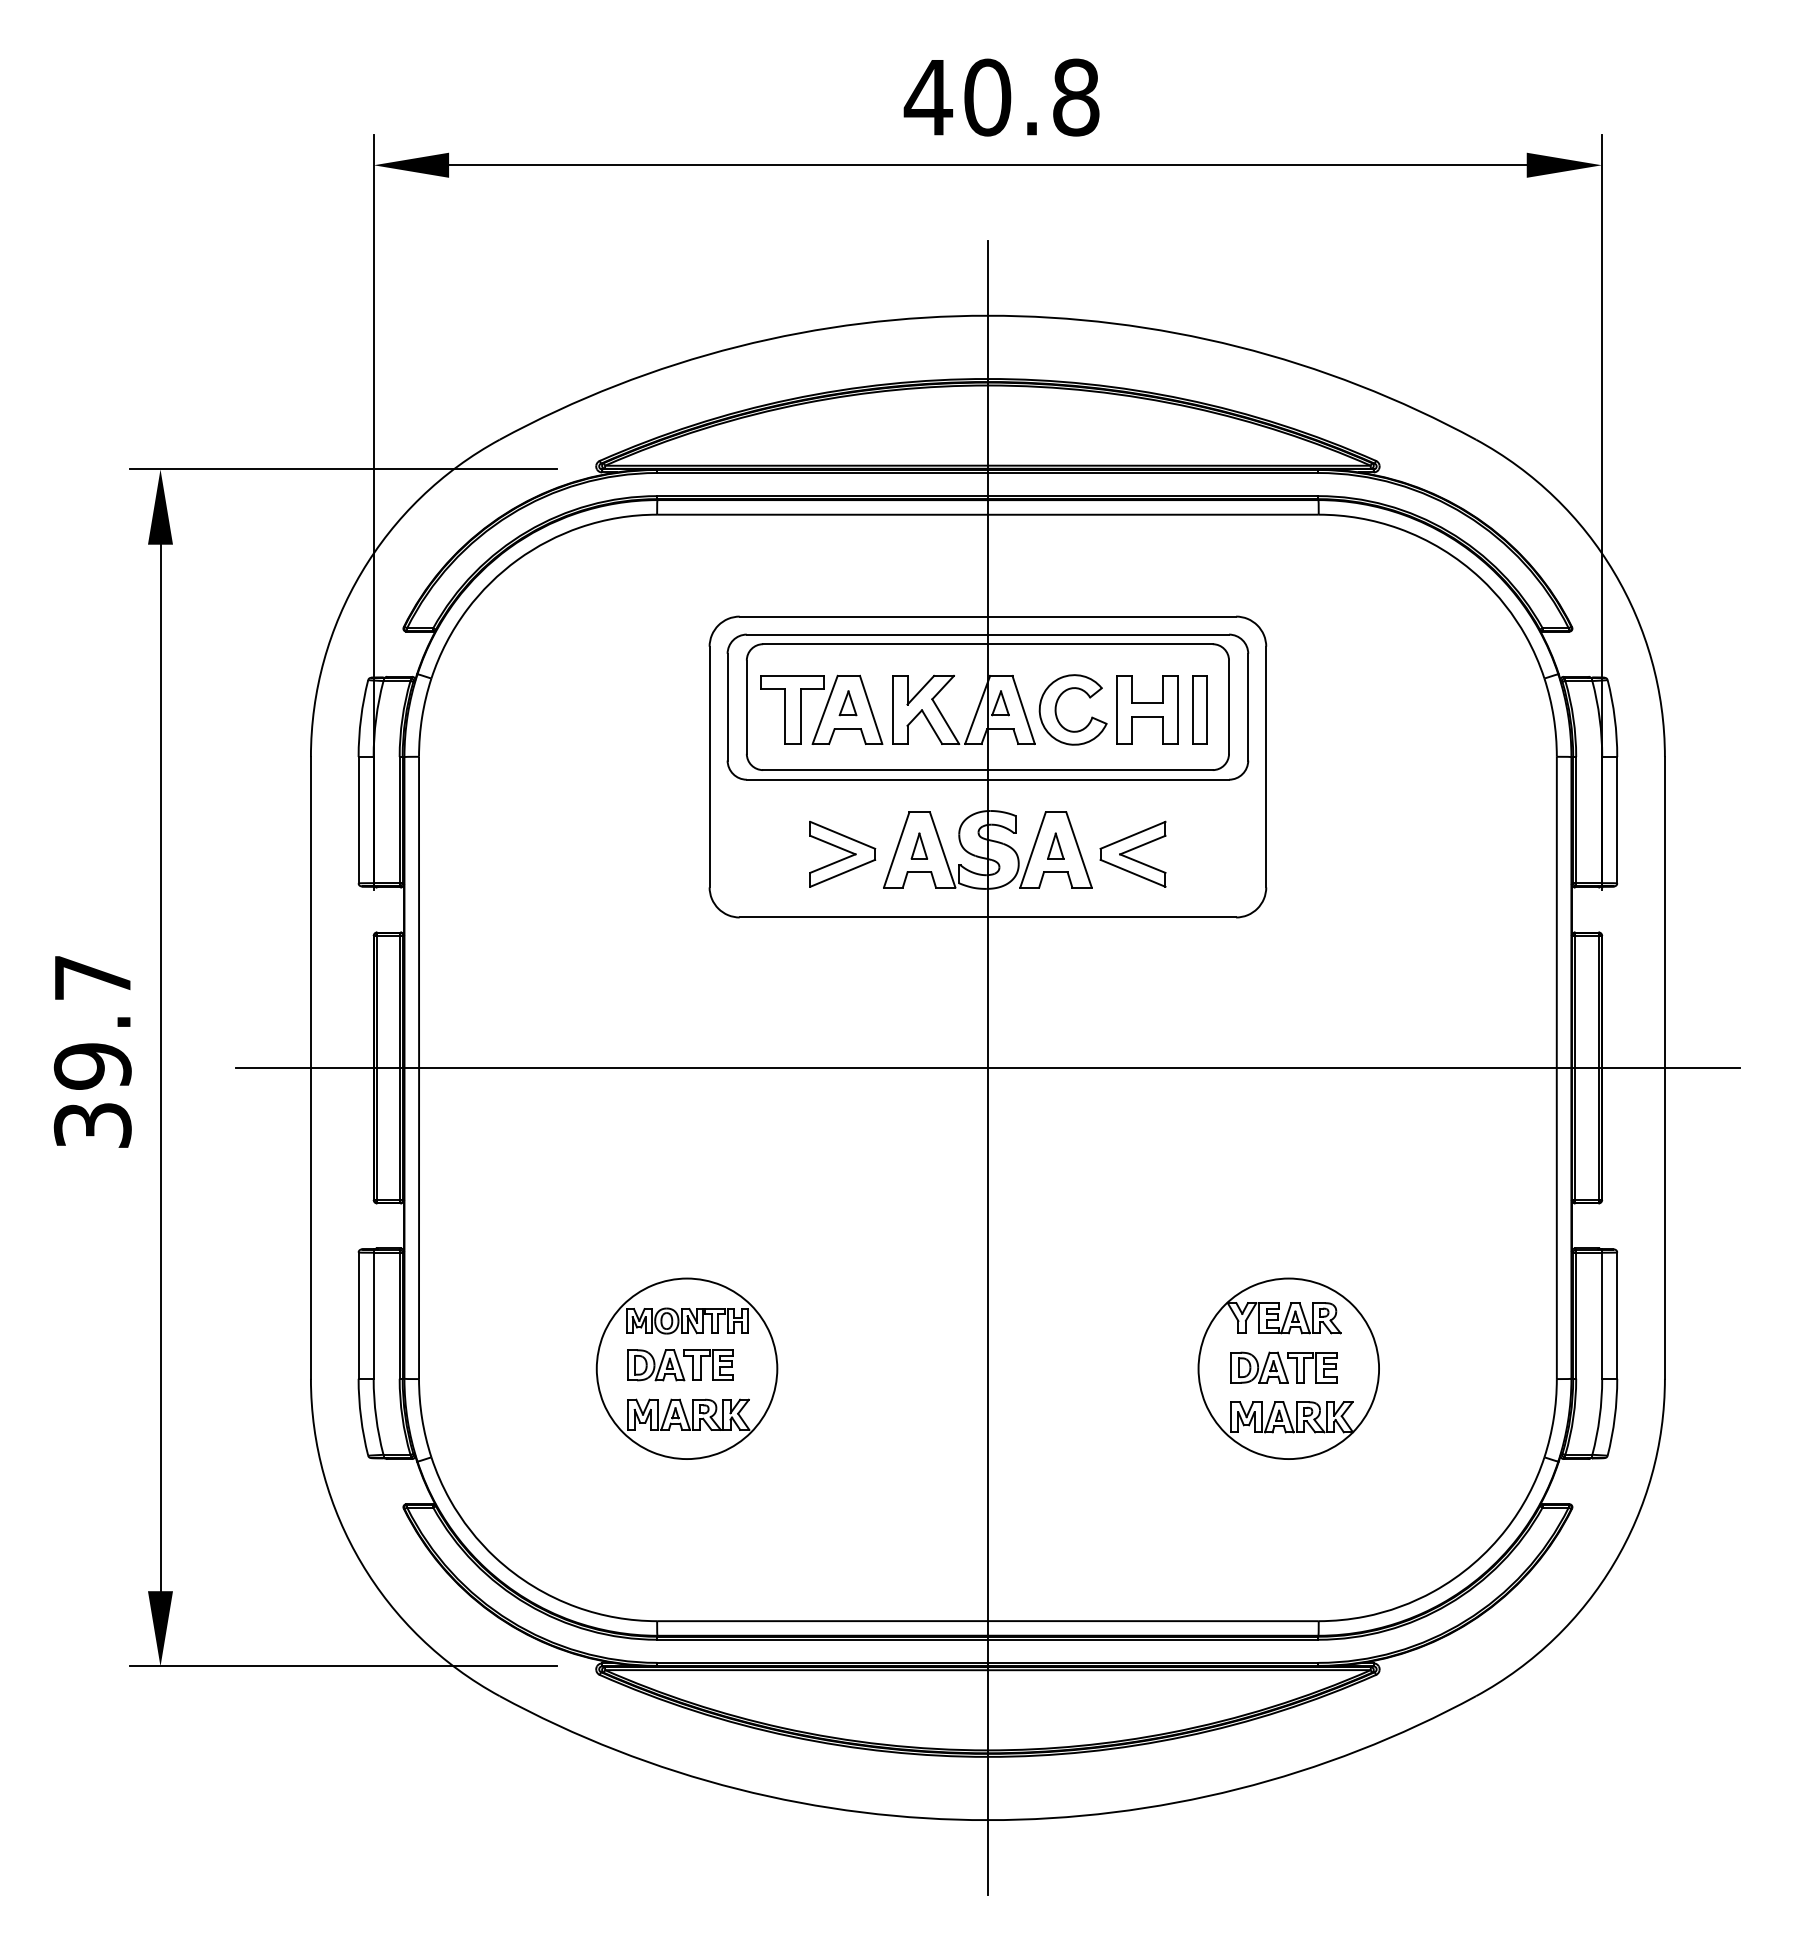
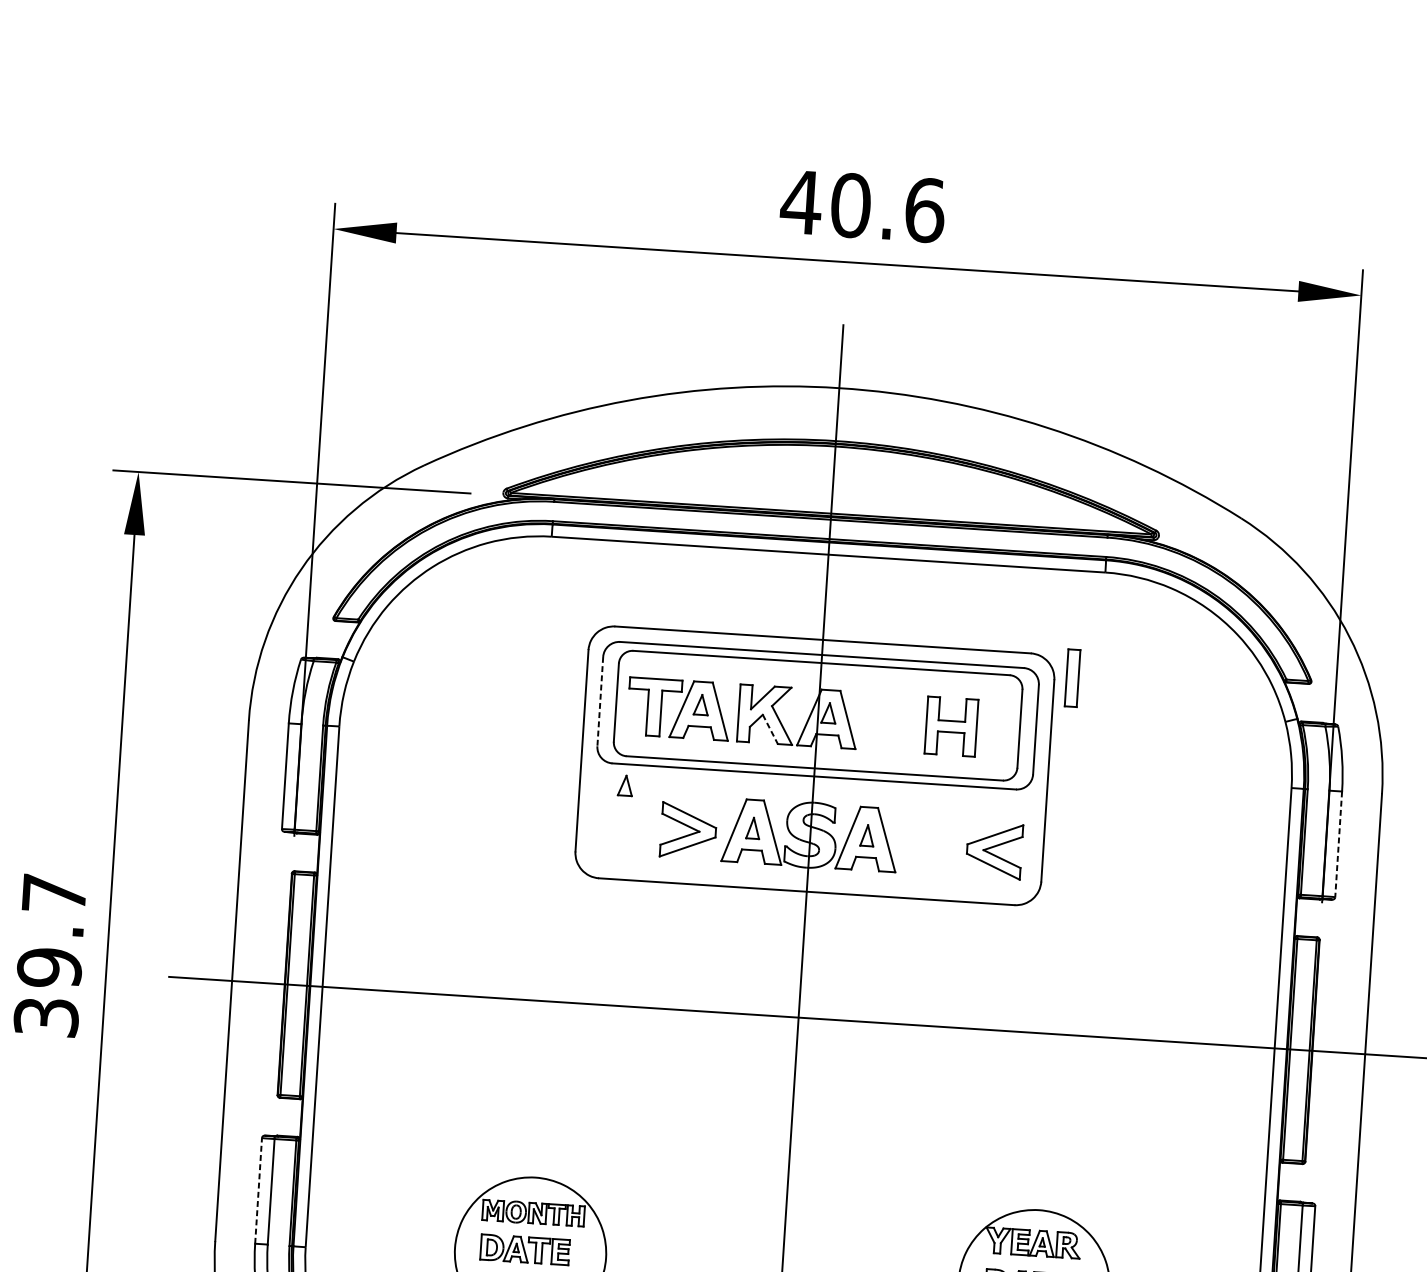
text: (1076, 97) -> (925, 210), 40.8 -> 40.6
part: (1057, 704) -> (876, 717), removed
line: (727, 707) -> (600, 701), solid -> dashed
part: (1199, 709) -> (1072, 677), moved
line: (932, 727) -> (770, 729), solid -> dashed
part: (763, 805) -> (625, 785), added
line: (1617, 820) -> (1338, 844), solid -> dashed
part: (1132, 853) -> (993, 850), moved
line: (358, 1315) -> (258, 1190), solid -> dashed

